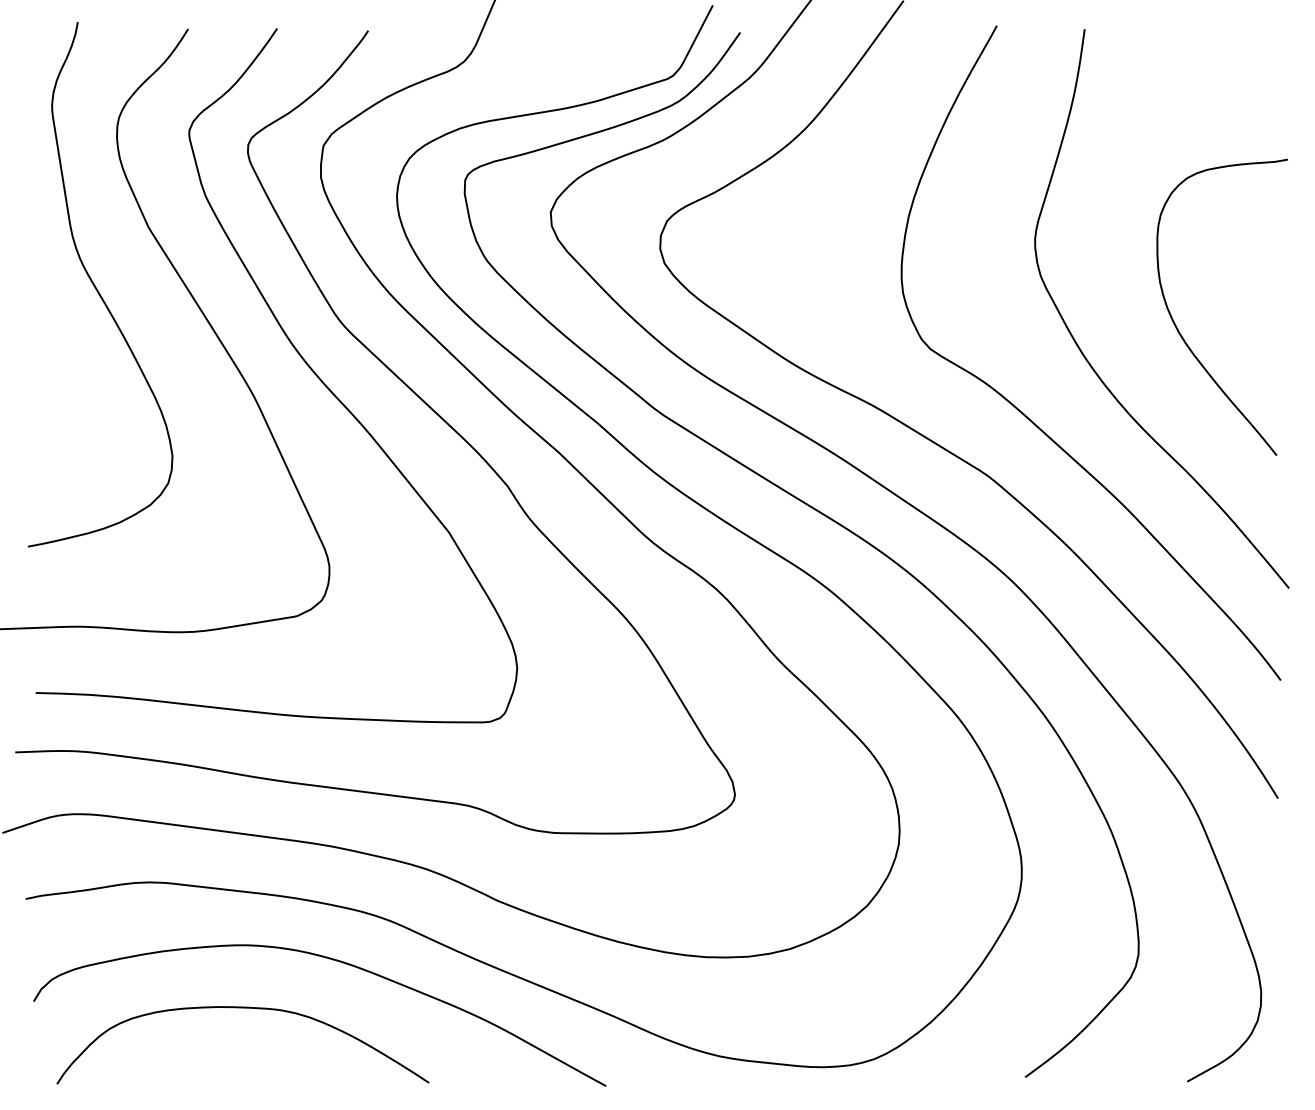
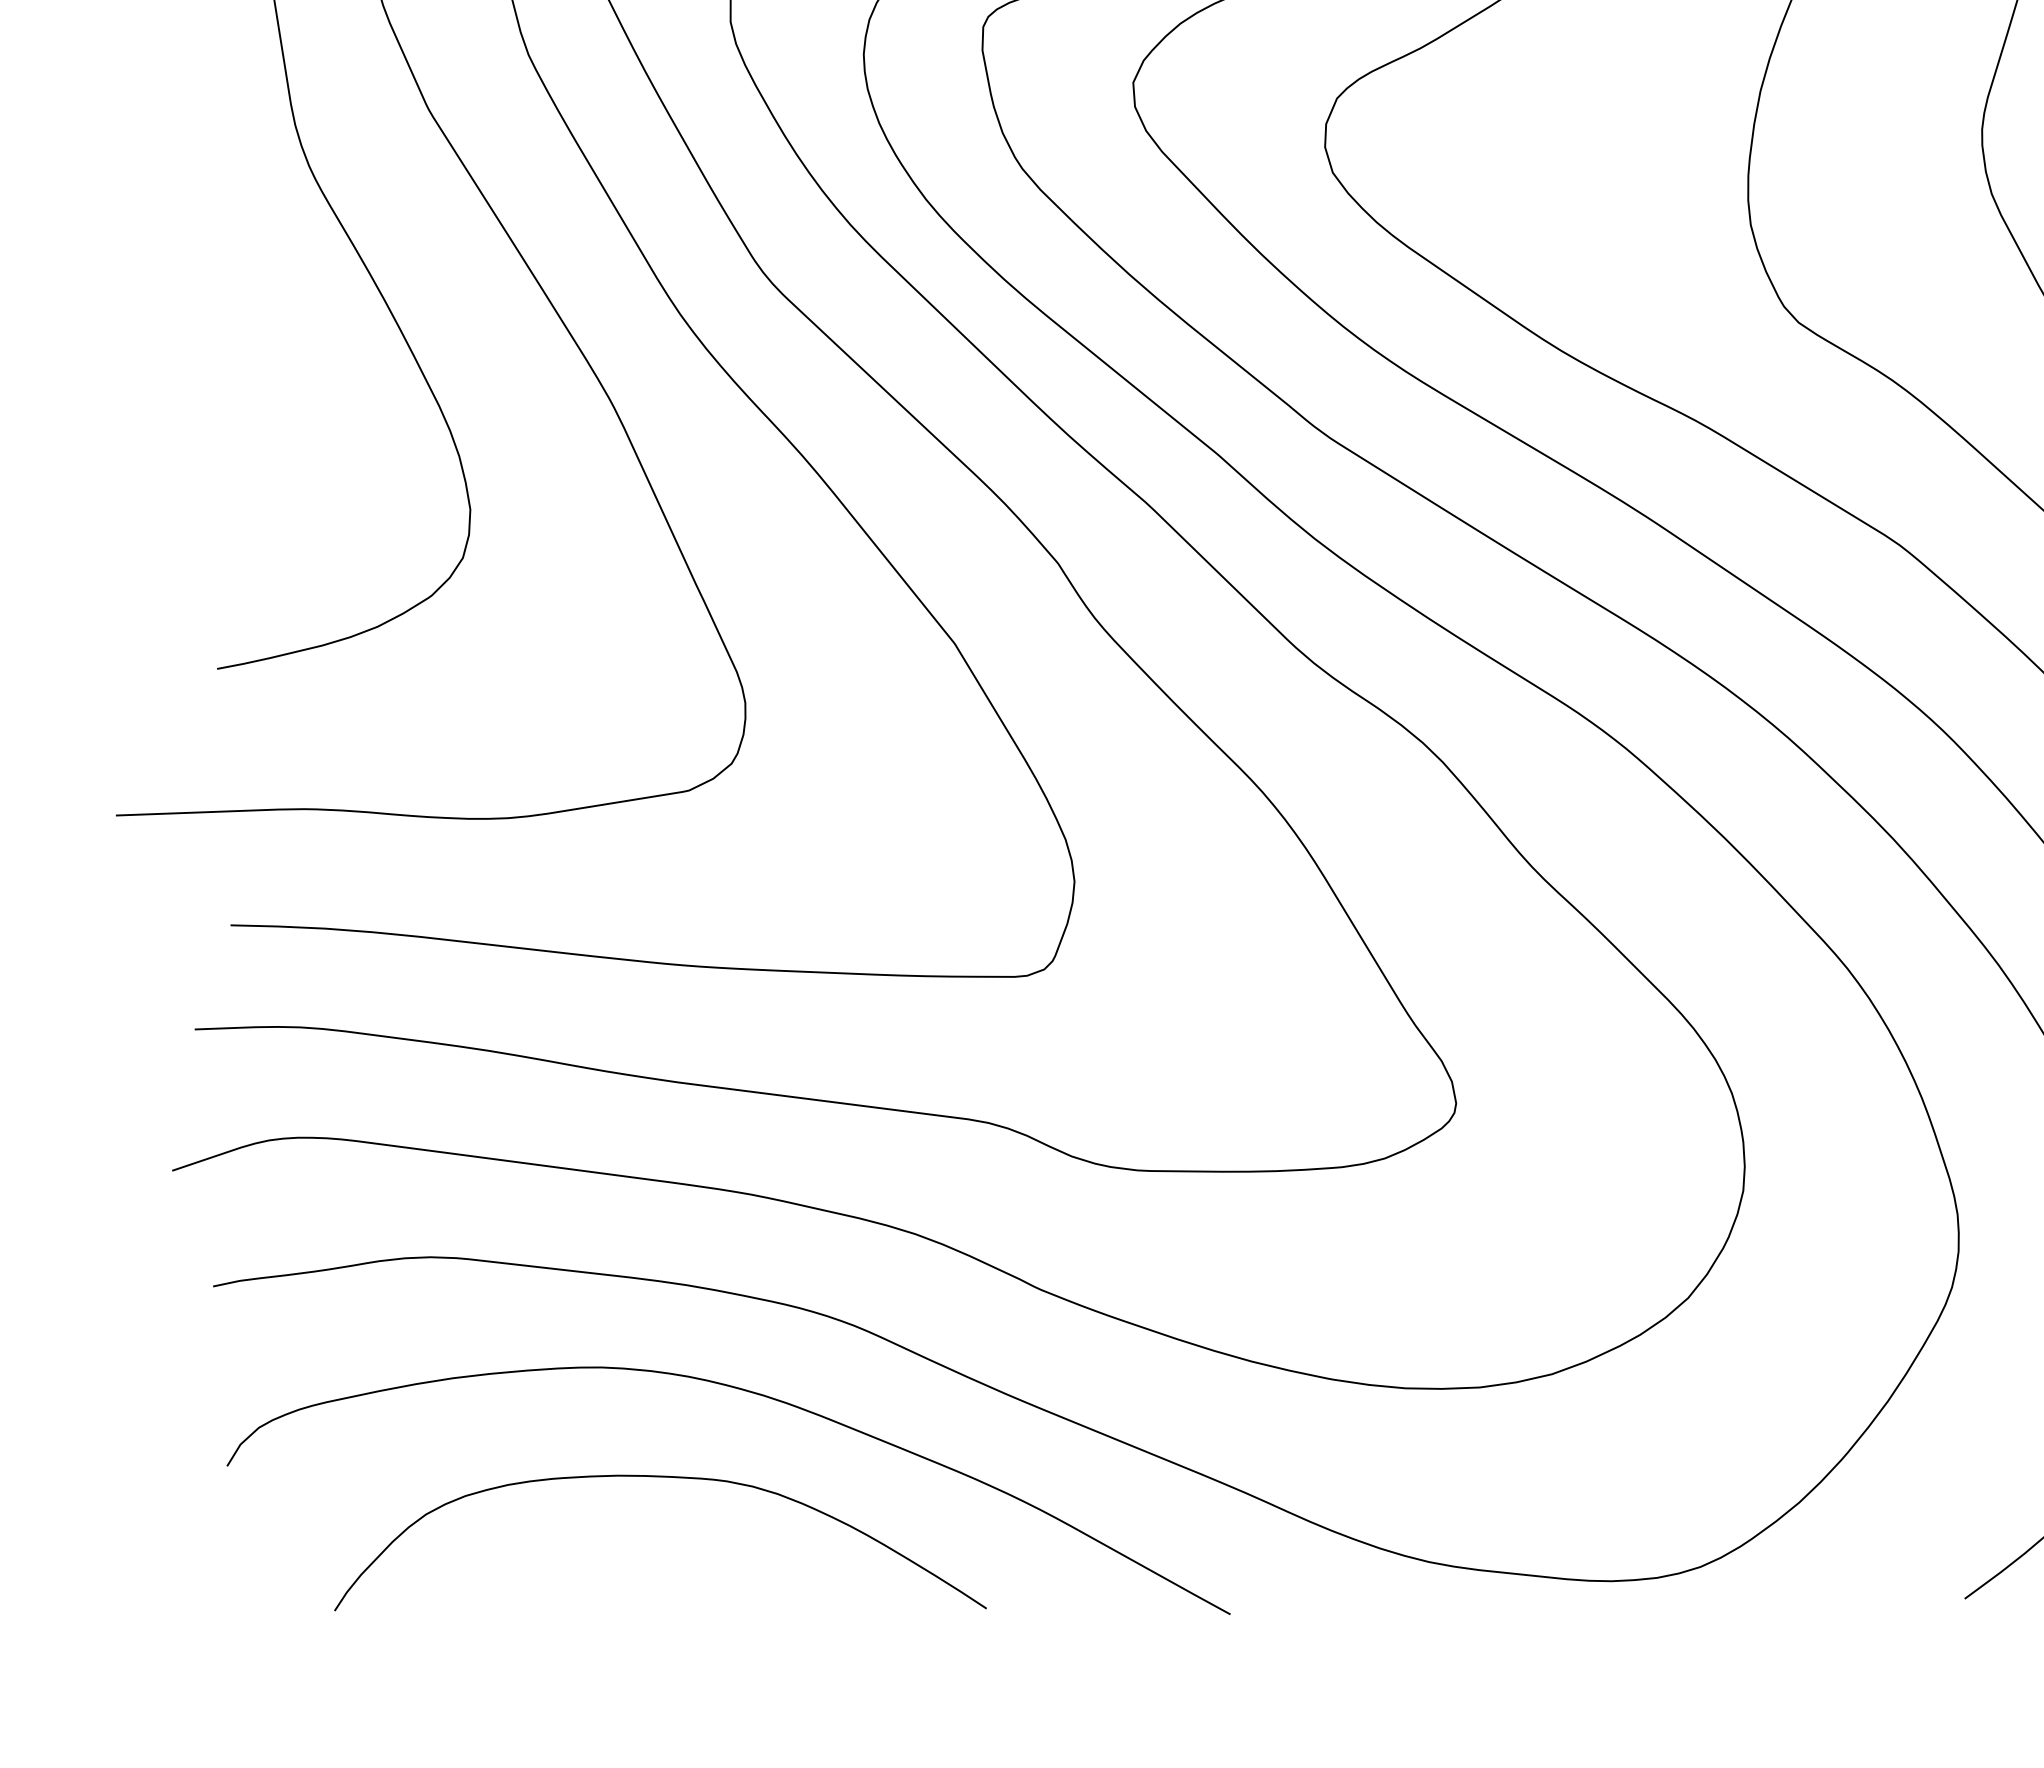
curve: (242, 1008) -> (659, 1478), moved

